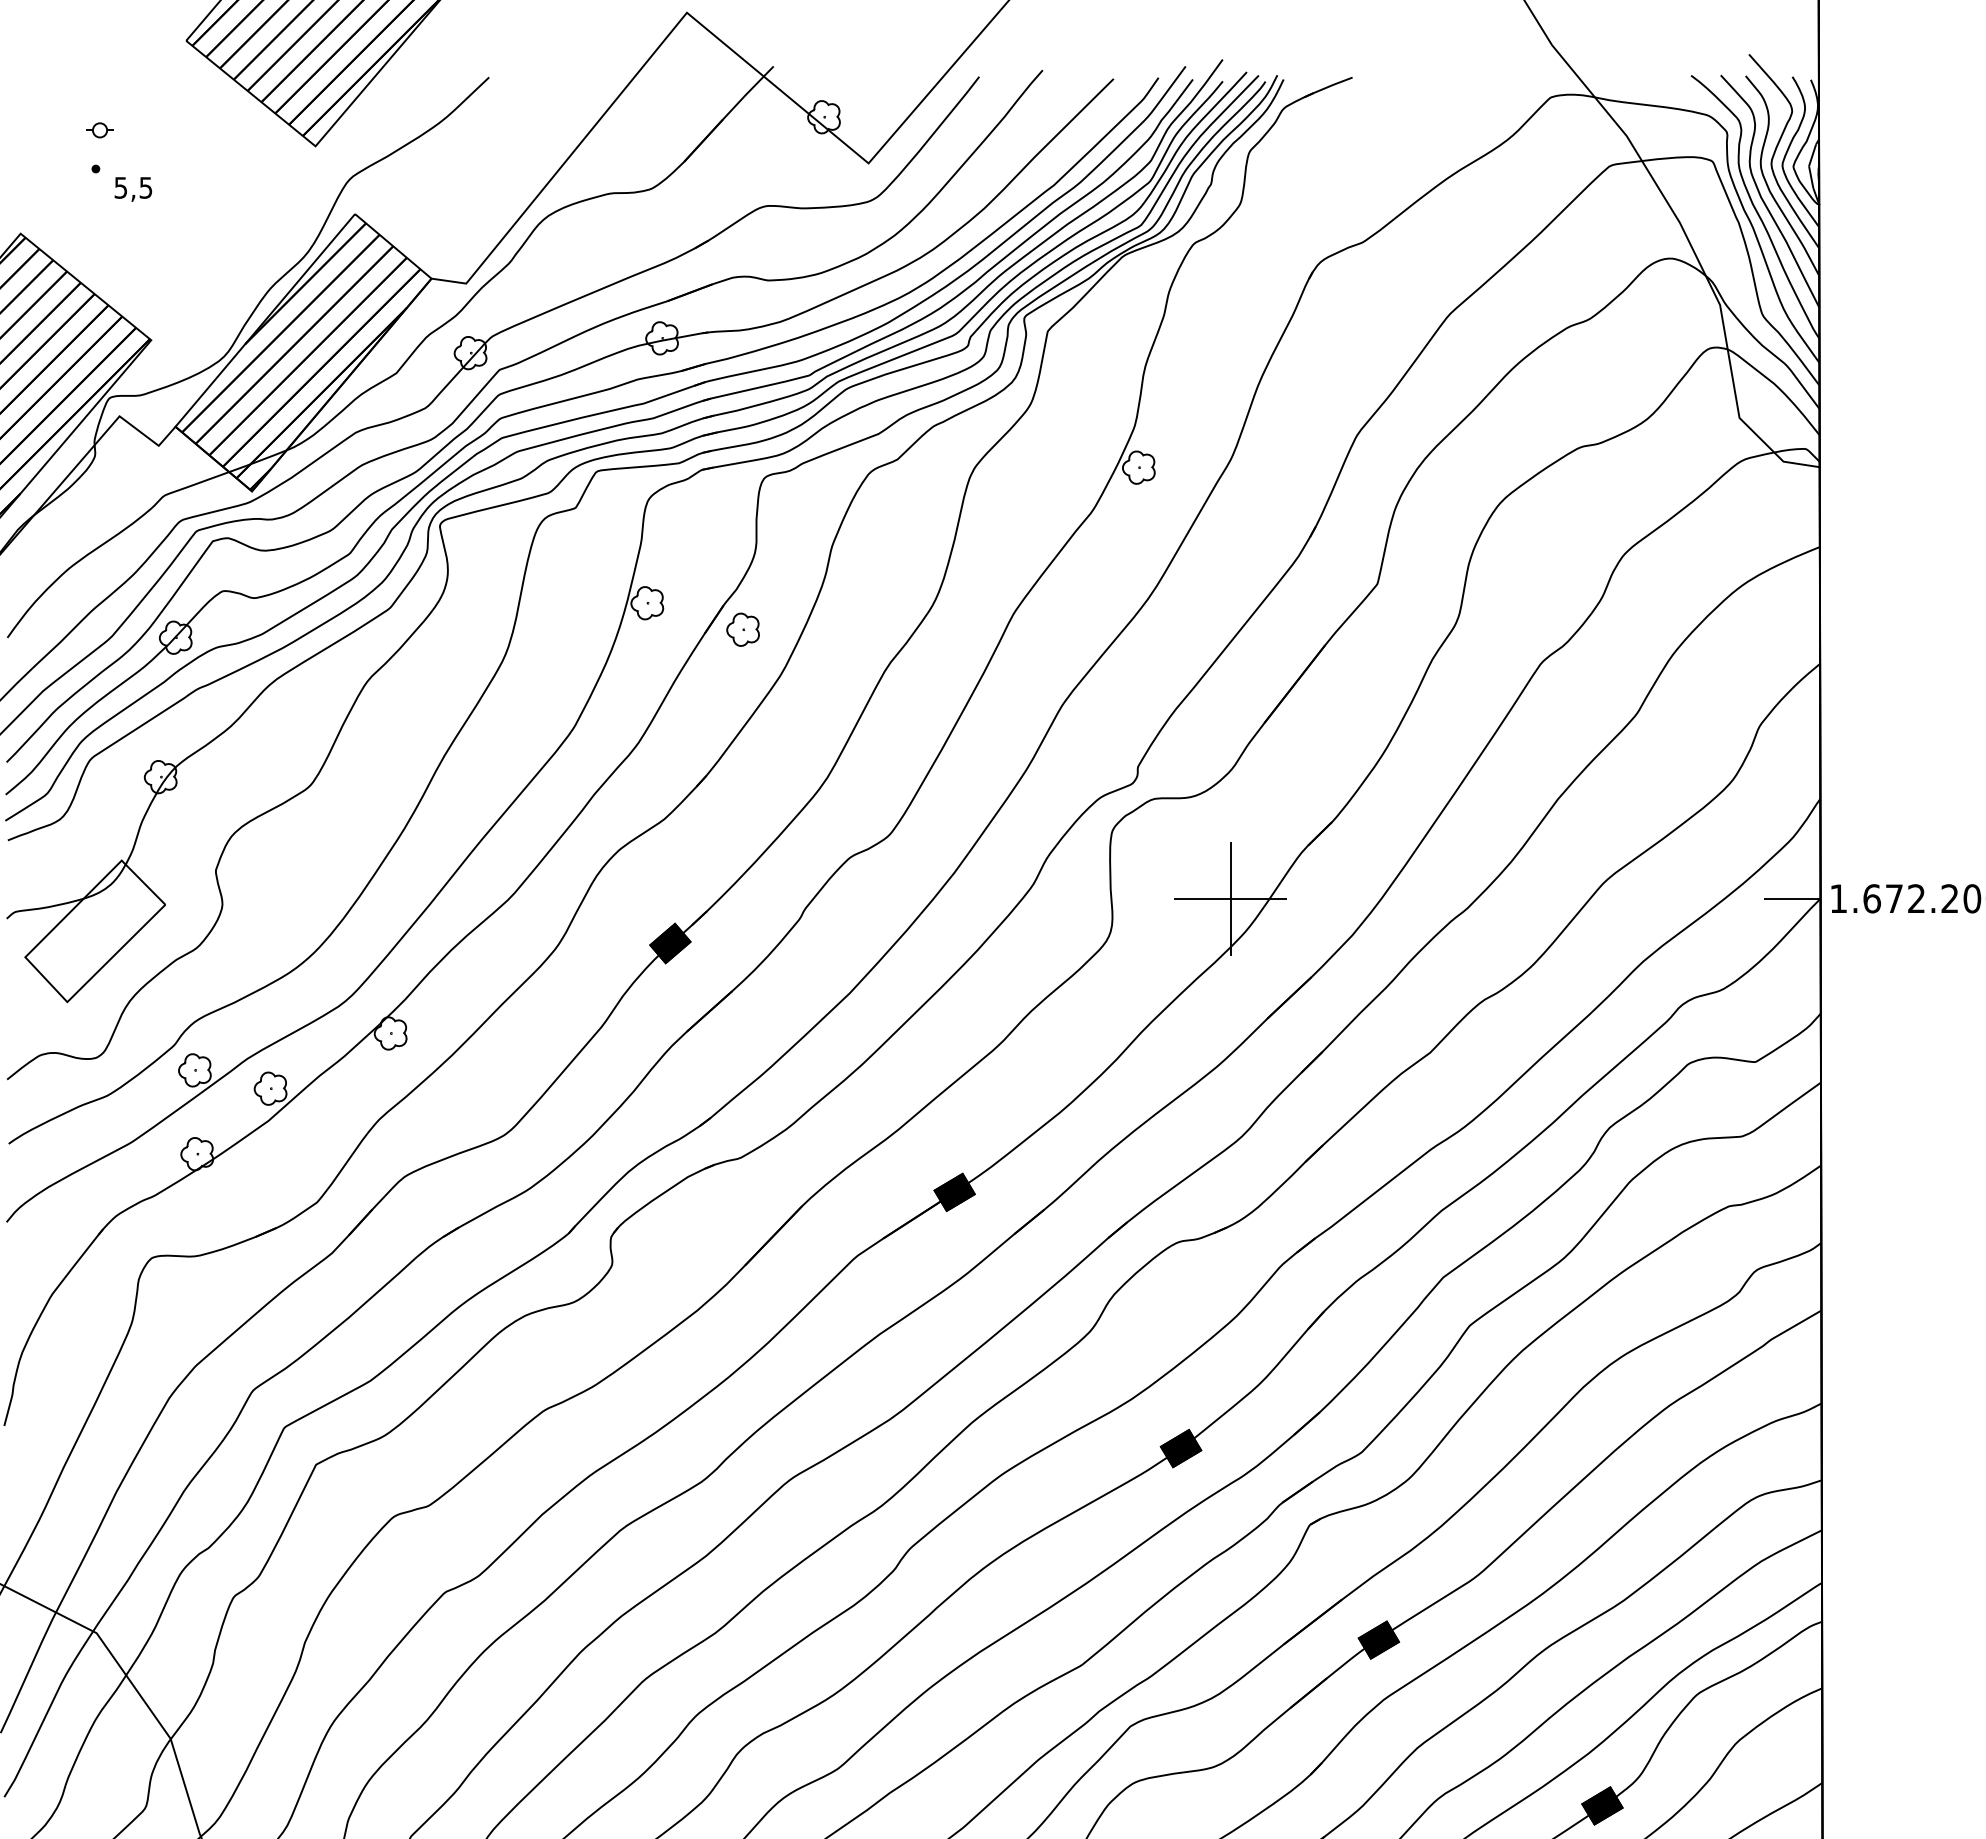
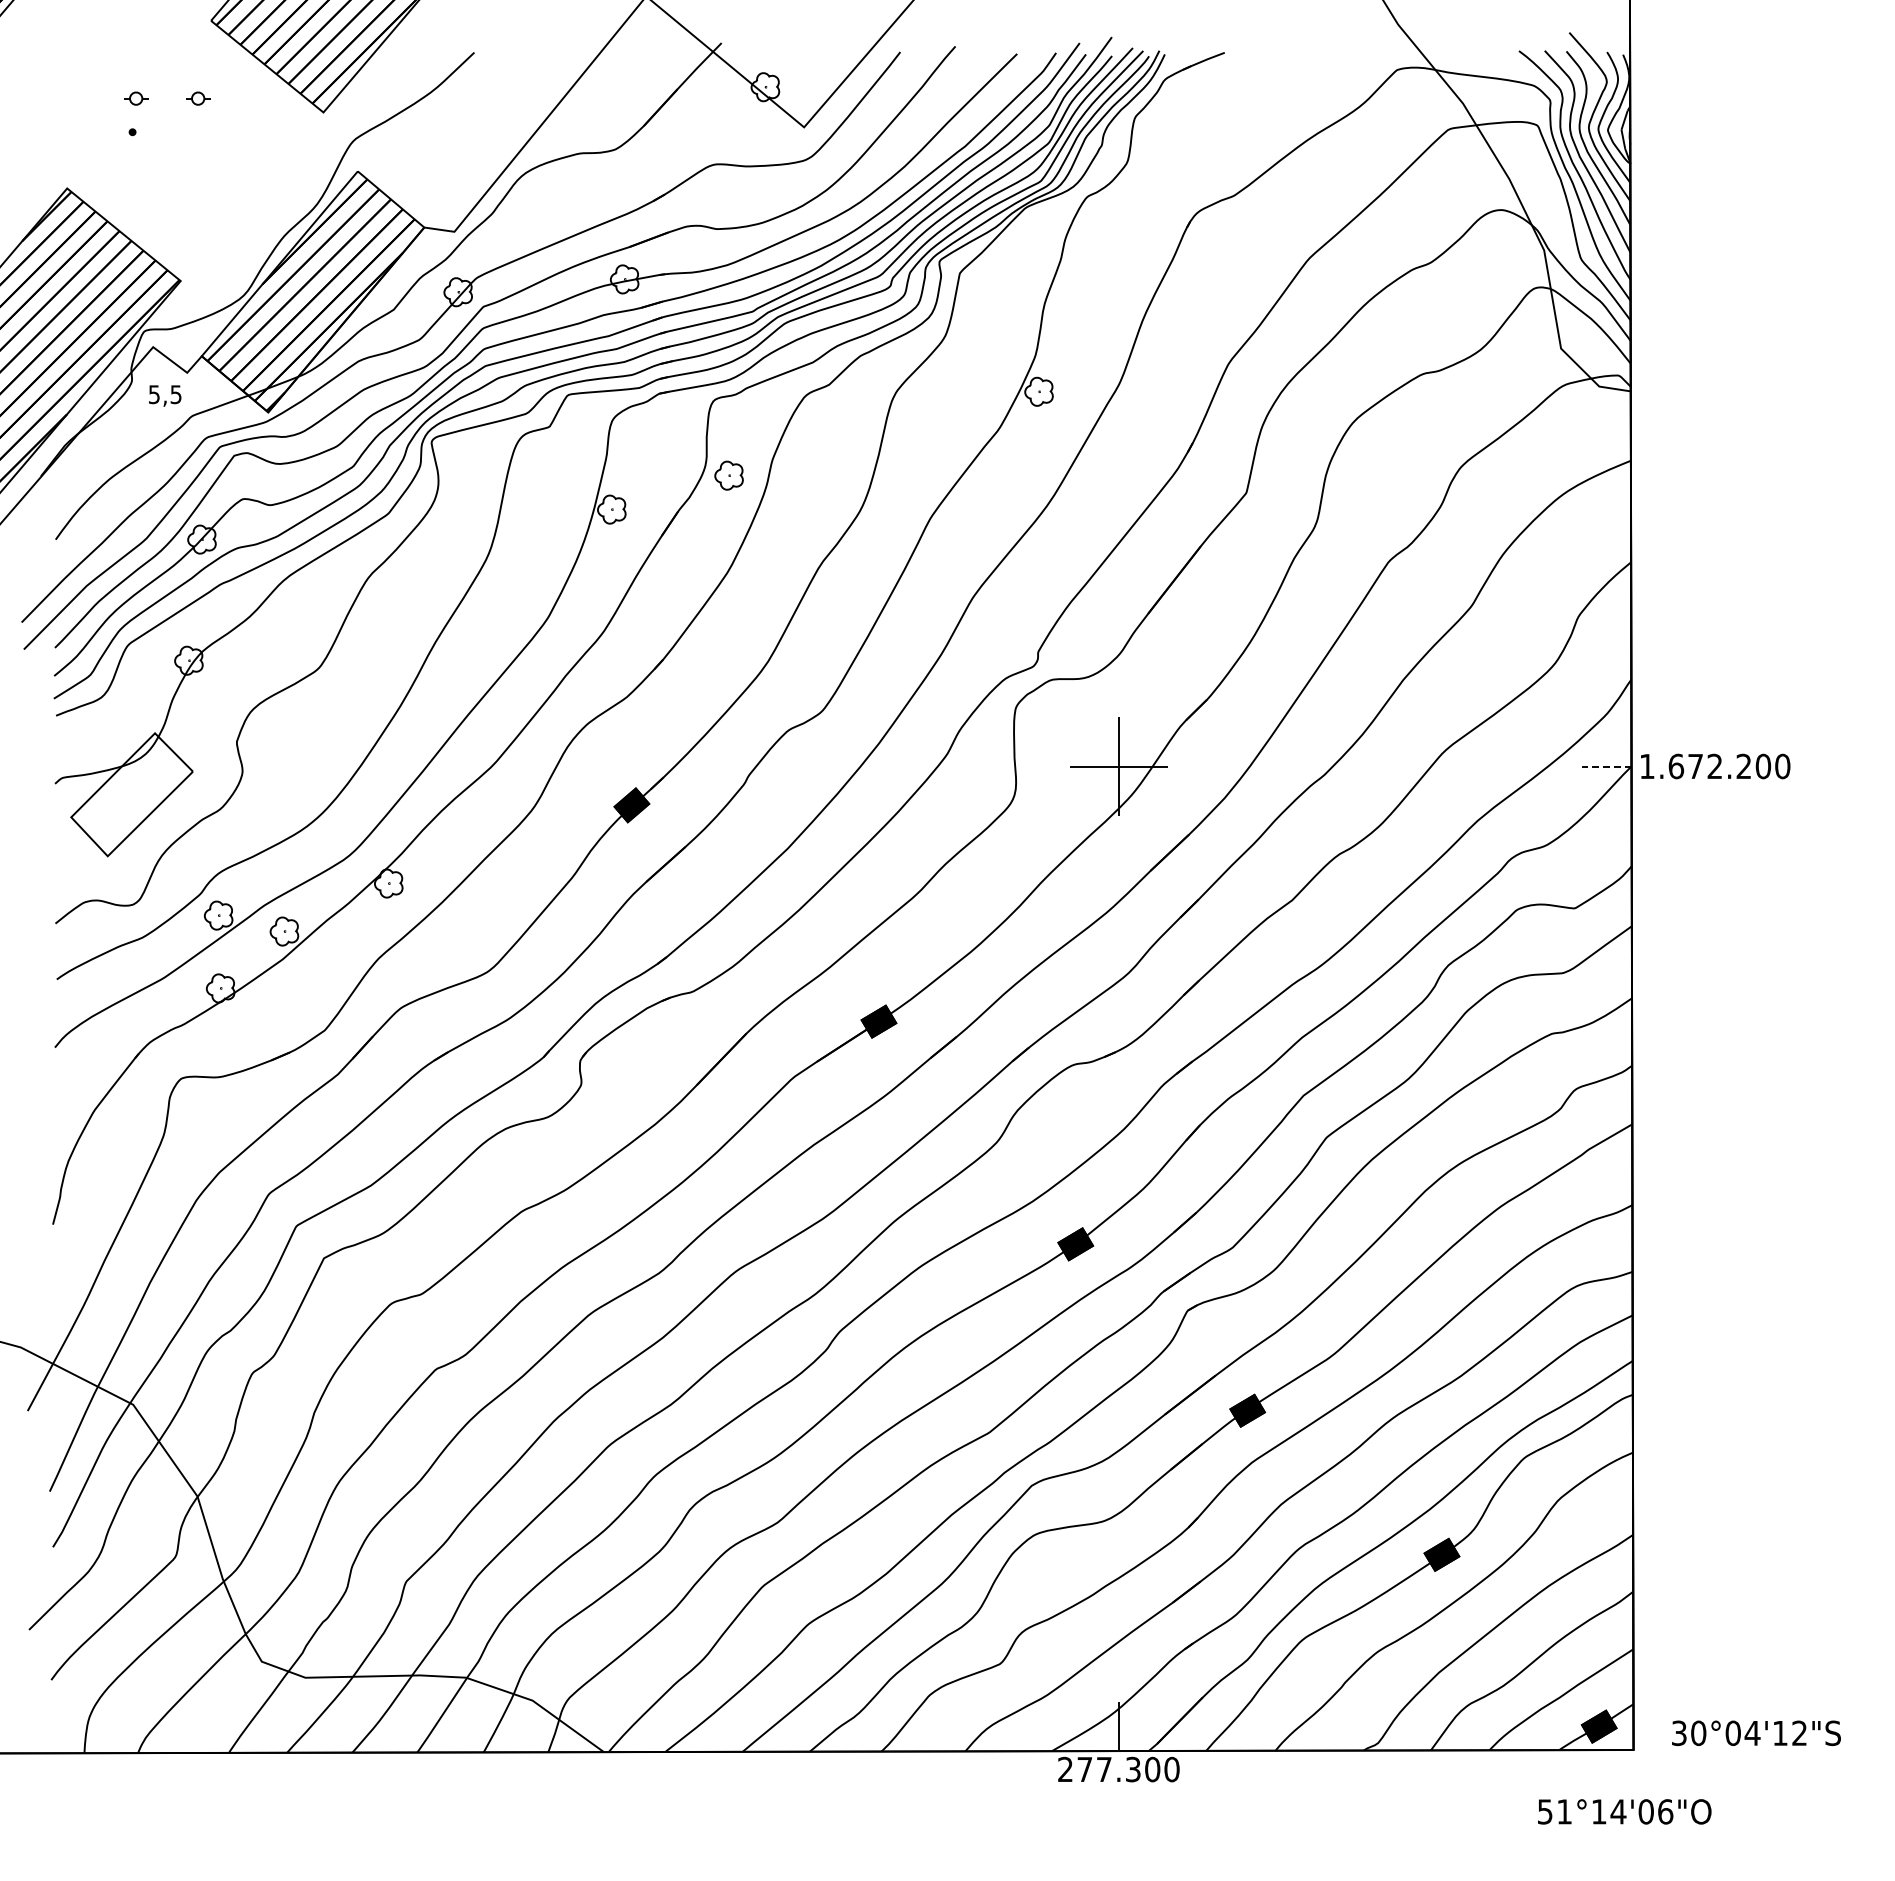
part: (171, 130) -> (198, 98), added
text: (133, 188) -> (165, 395), moved
part: (742, 629) -> (728, 475), moved
line: (1791, 898) -> (1606, 766), solid -> dashed

